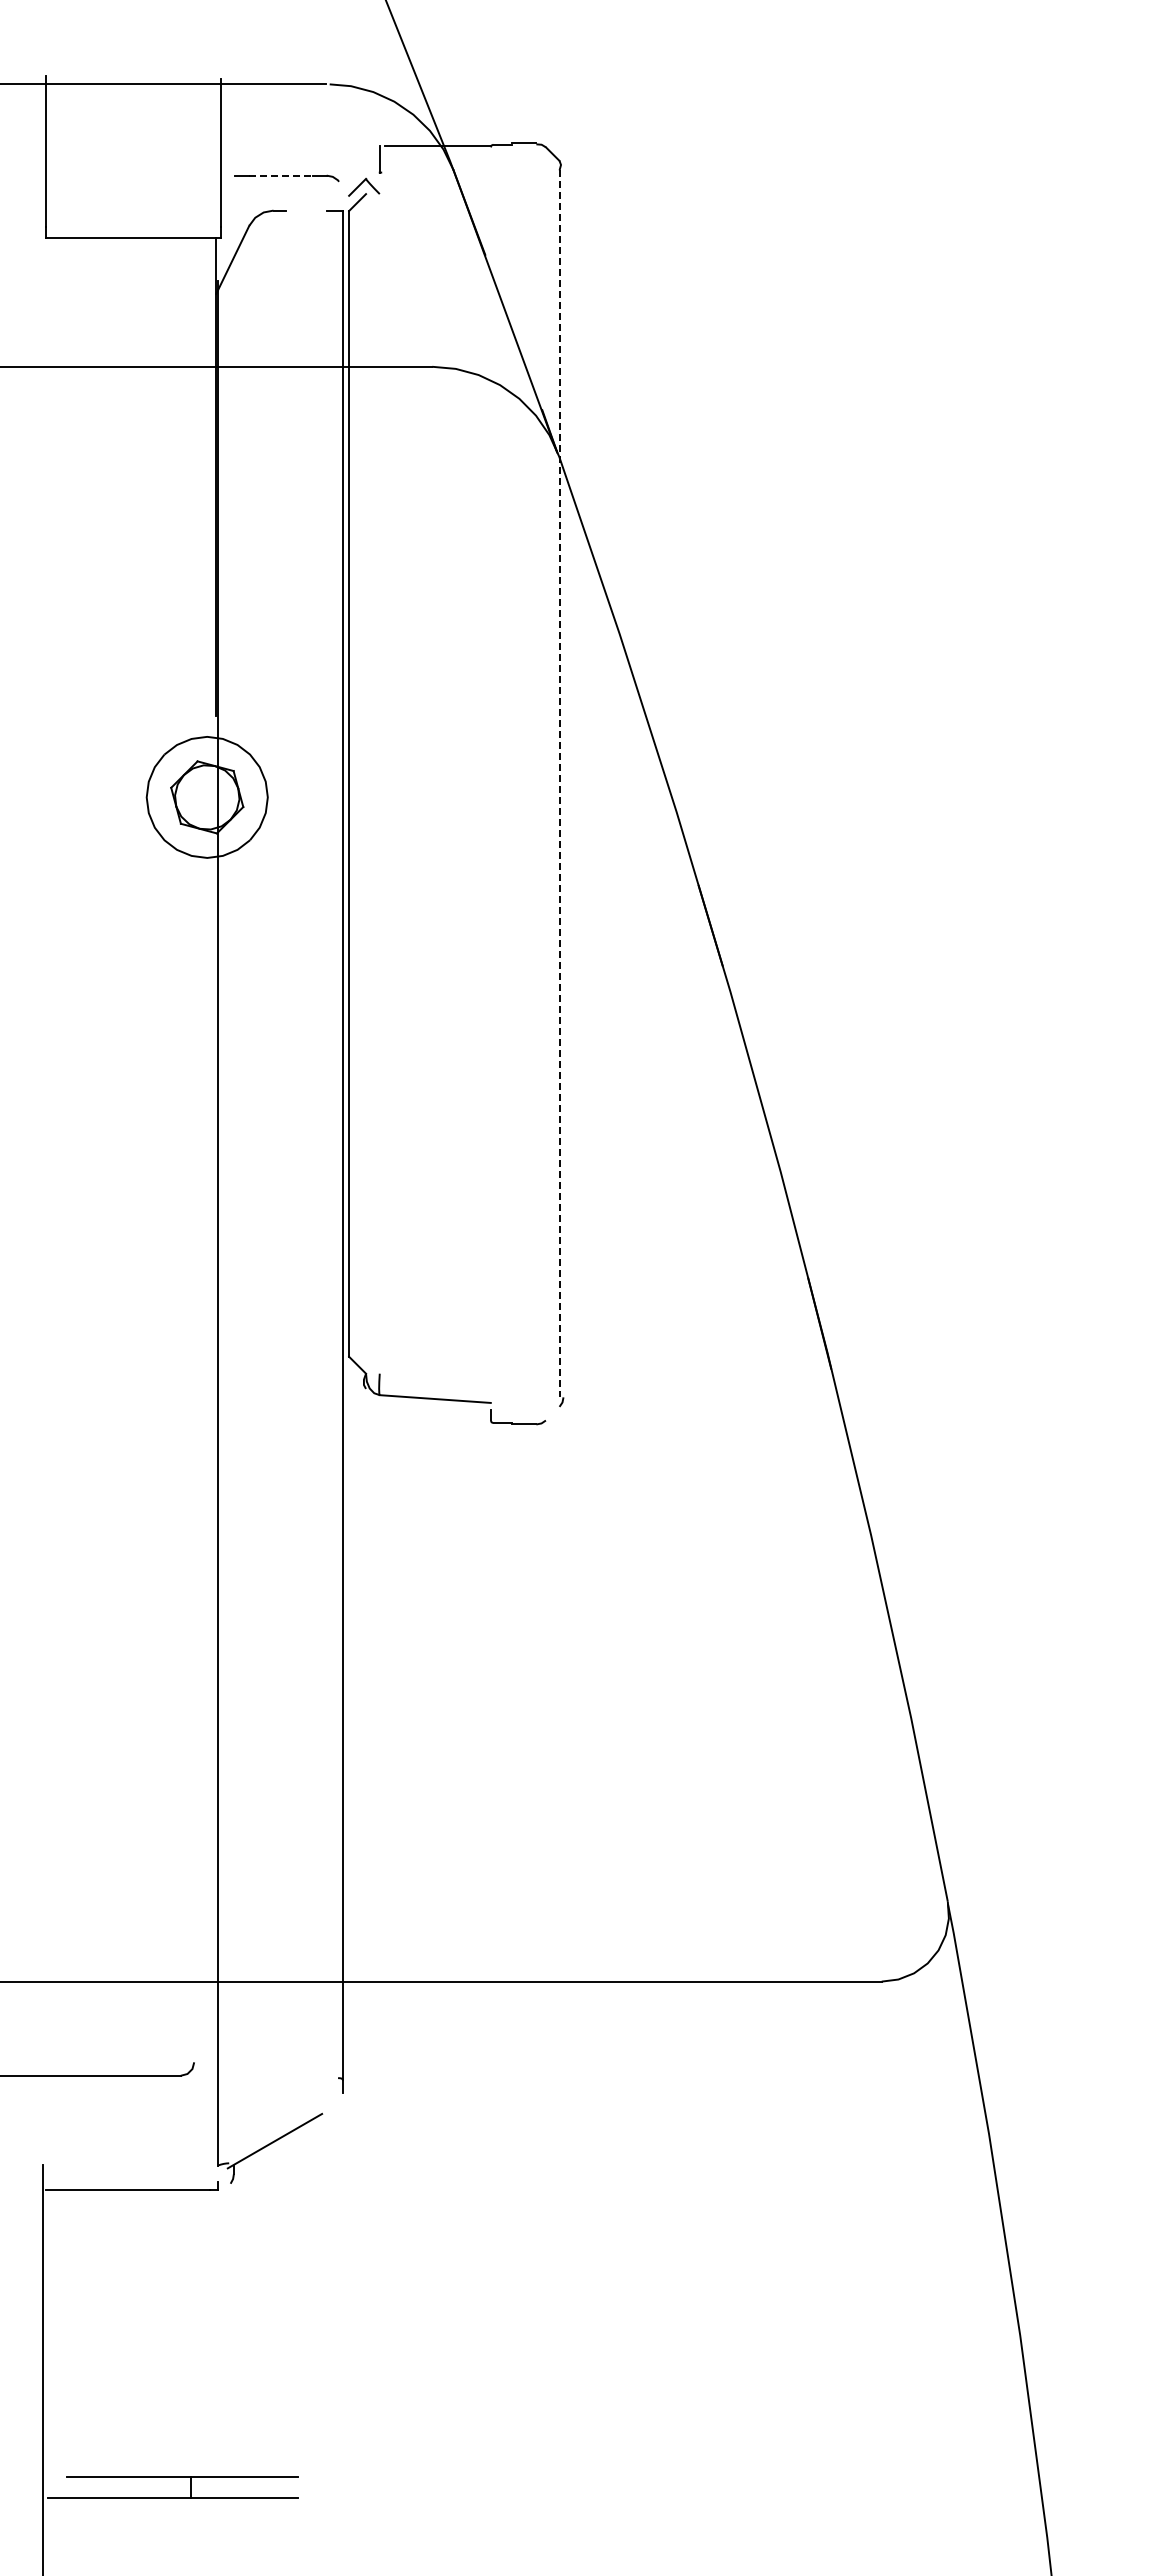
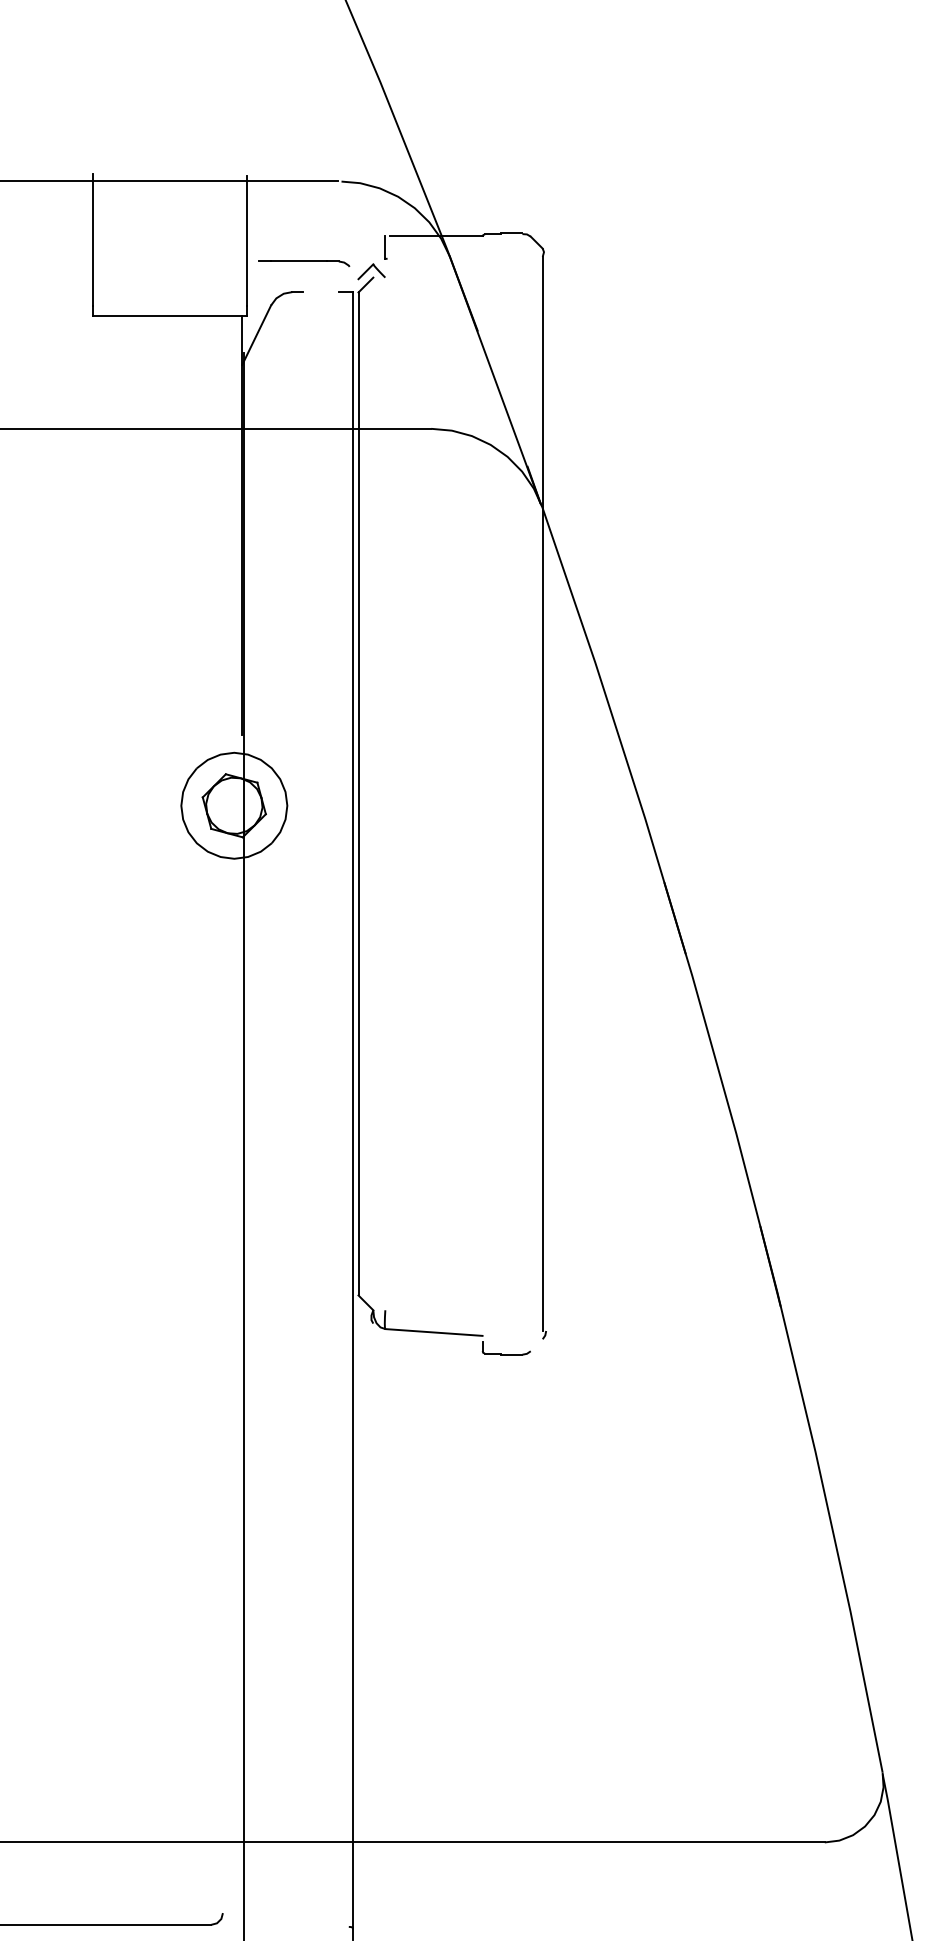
line: (281, 175) -> (299, 261), dashed -> solid
line: (559, 784) -> (542, 794), dashed -> solid

